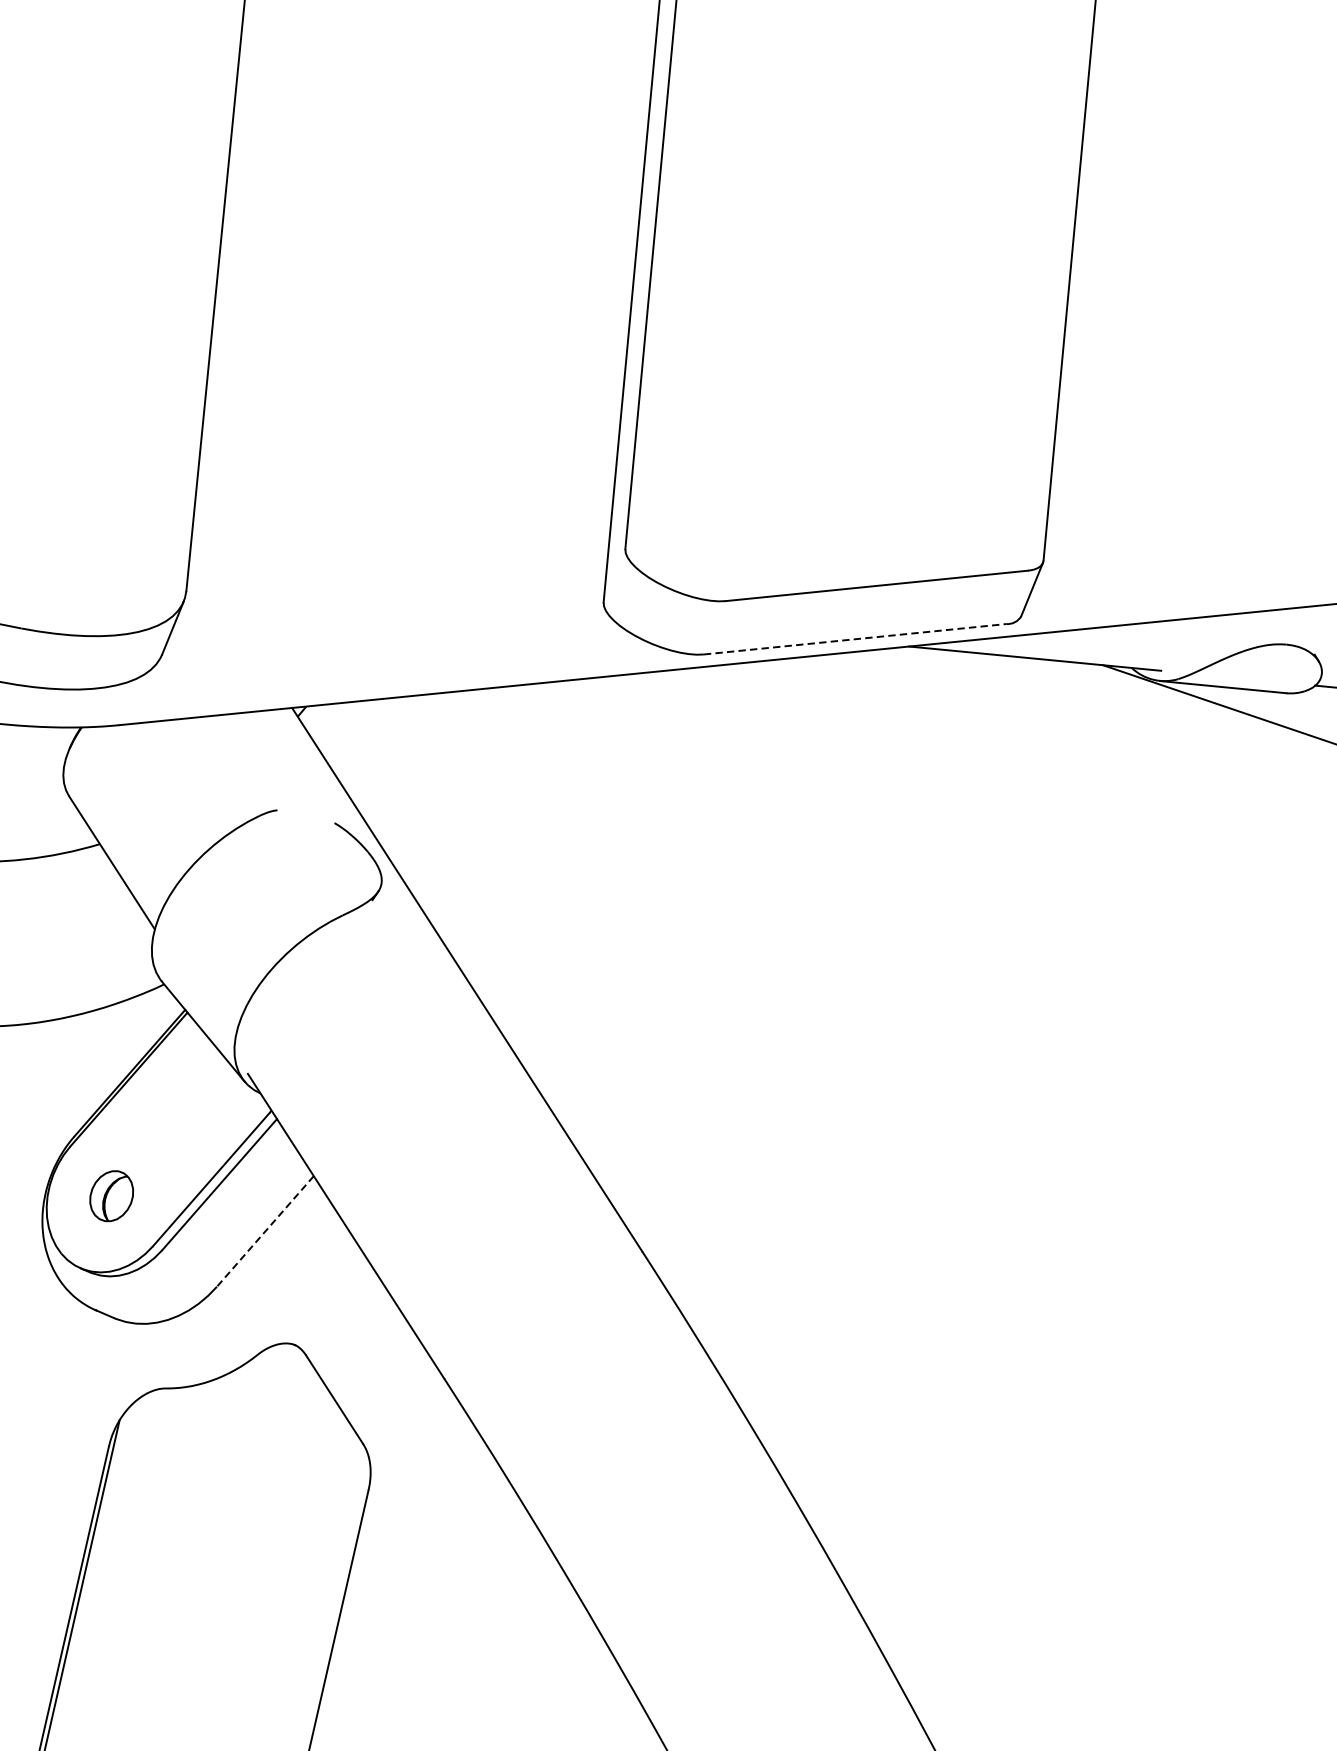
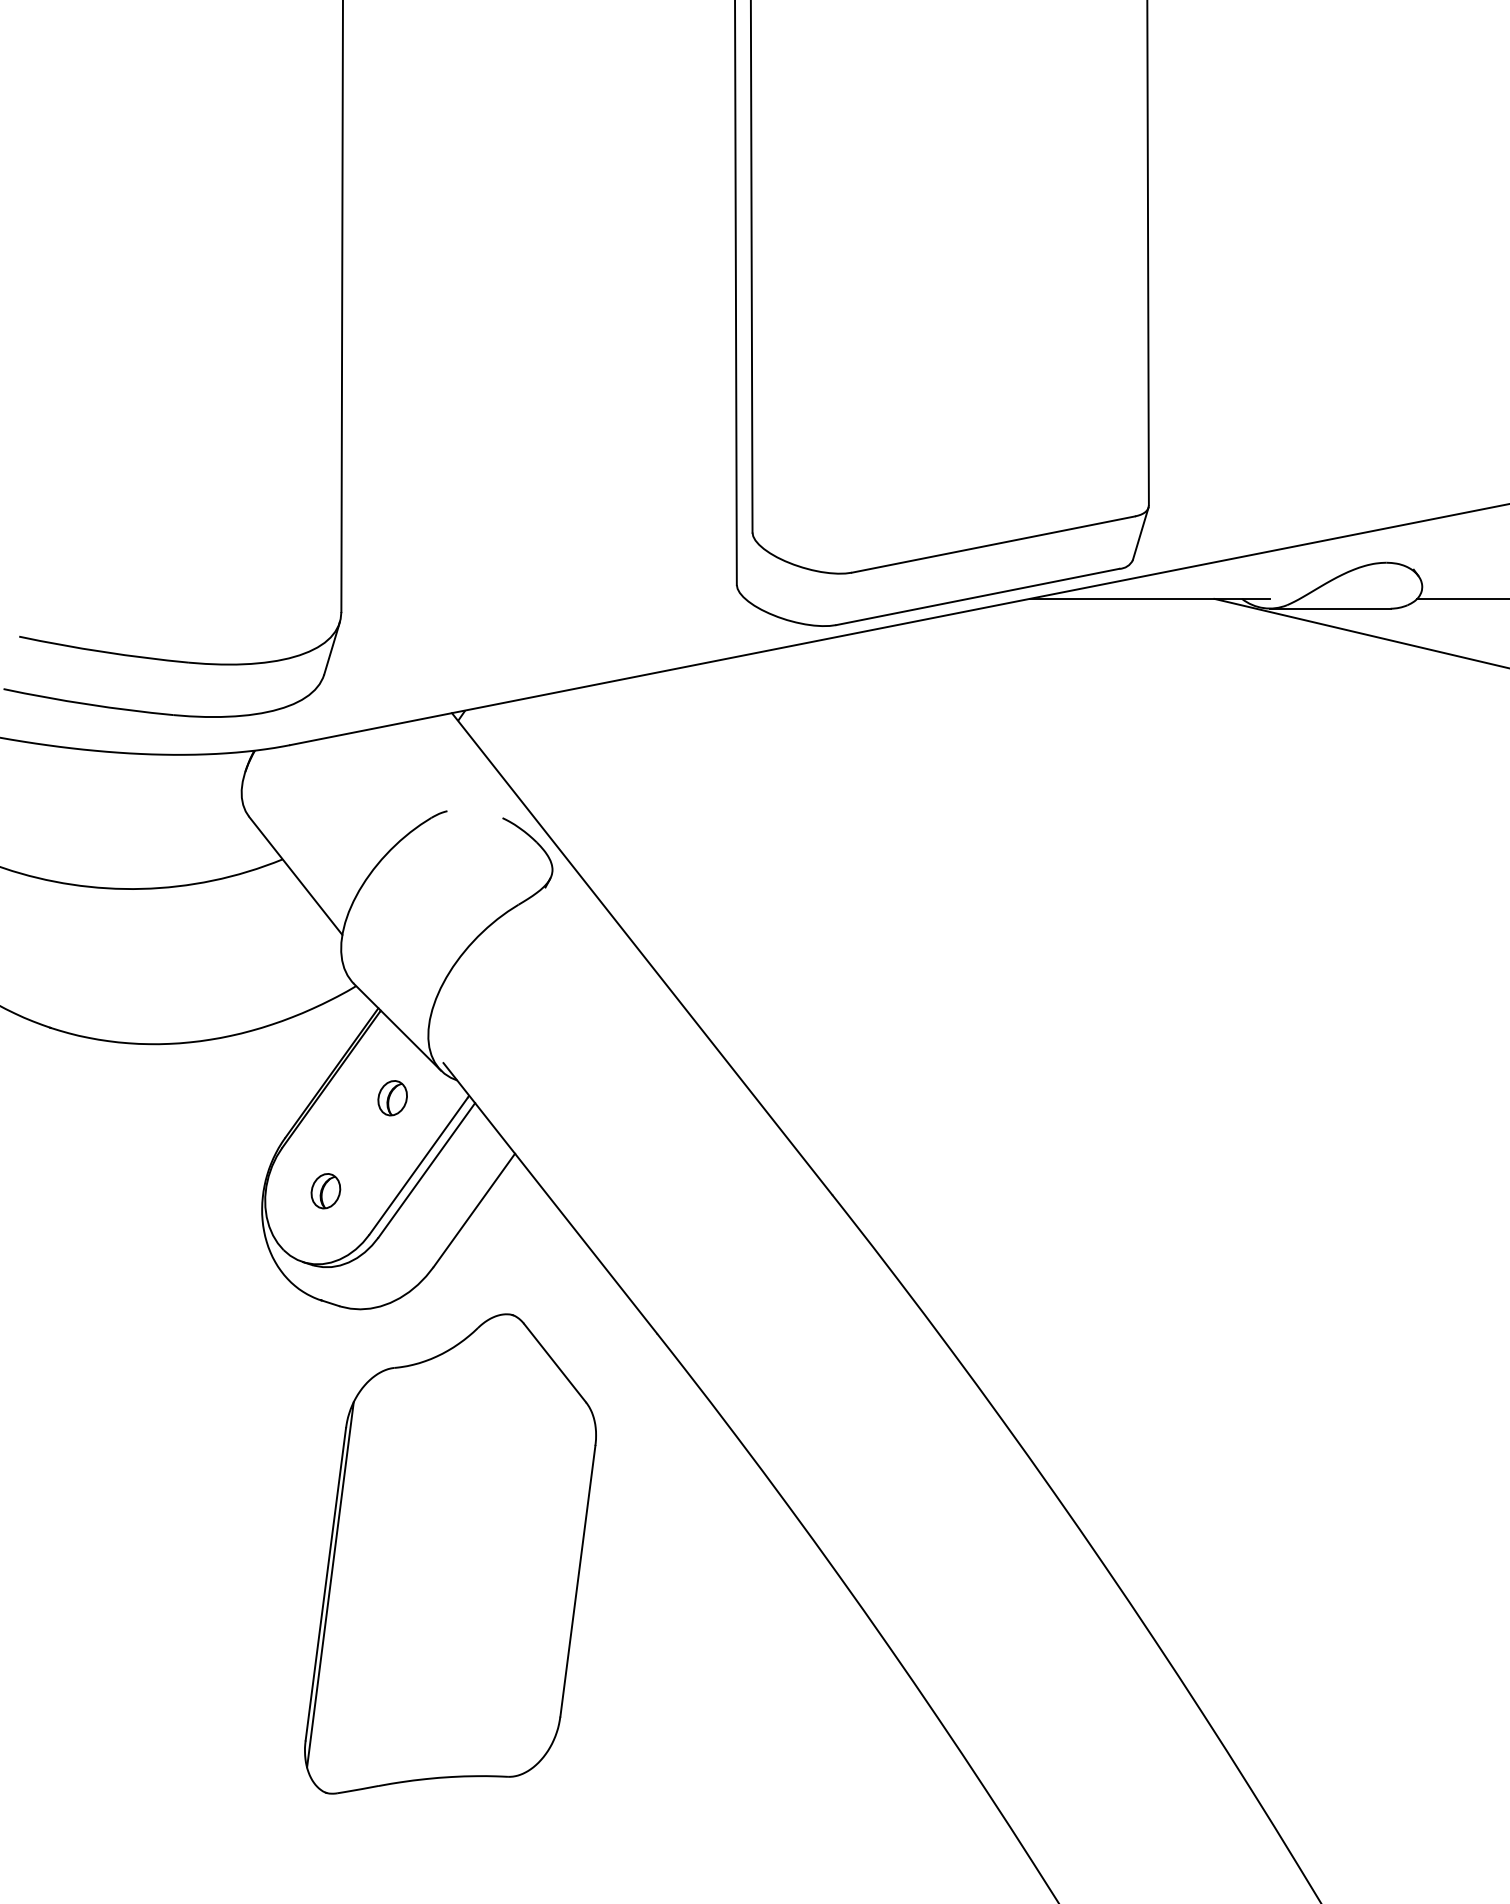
line: (855, 638) -> (978, 596), dashed -> solid
part: (190, 1105) -> (392, 1098), added
part: (111, 1196) -> (325, 1191), size x0.71
line: (265, 1231) -> (474, 1210), dashed -> solid

